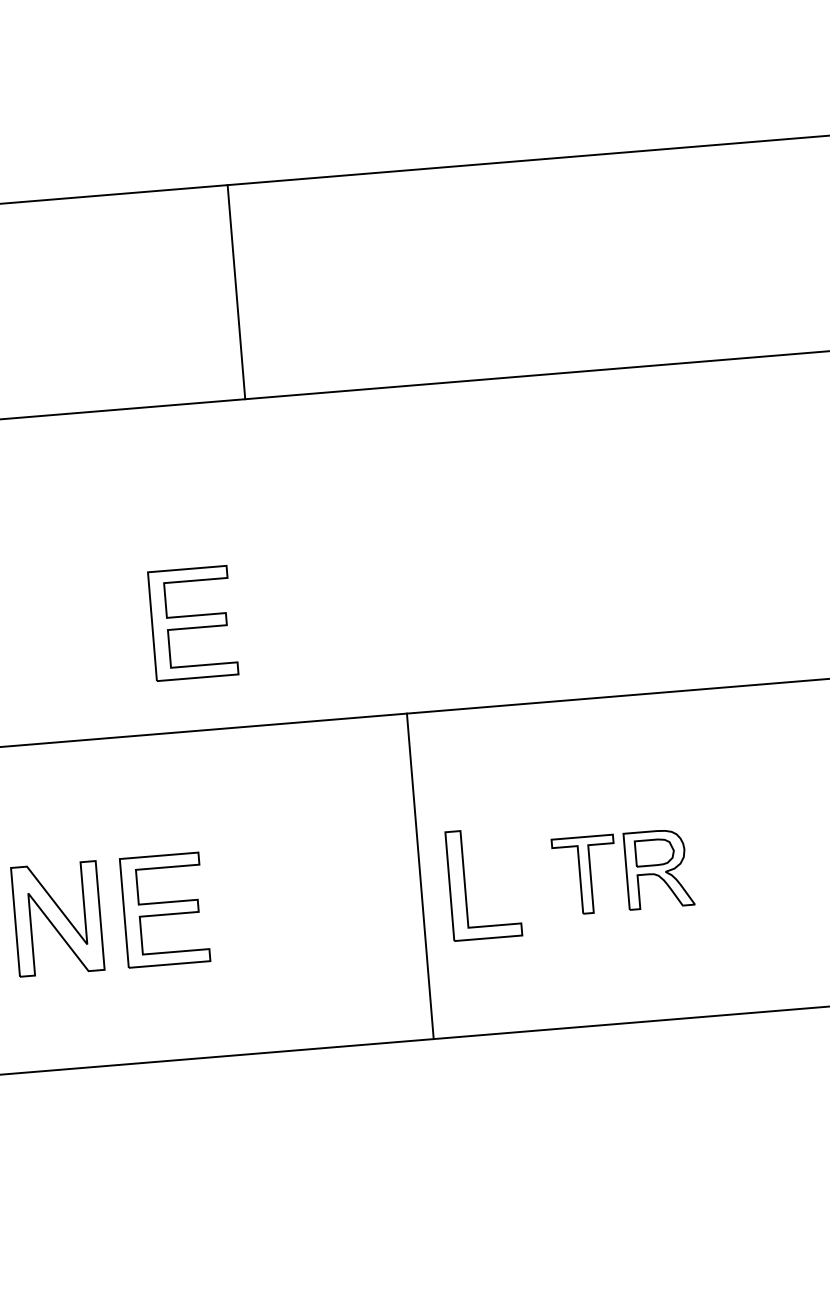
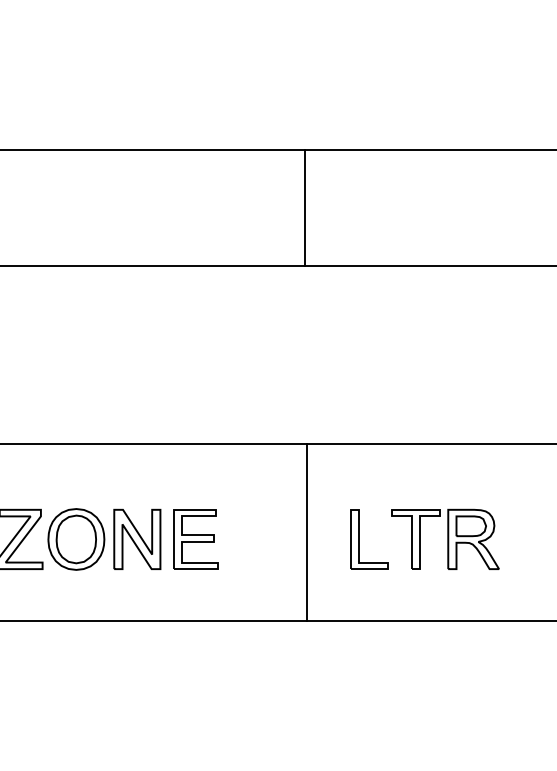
line: (235, 291) -> (304, 207), moved
part: (192, 623) -> (223, 385), removed
part: (622, 870) -> (445, 538), size x1.43
line: (420, 876) -> (306, 532), moved

